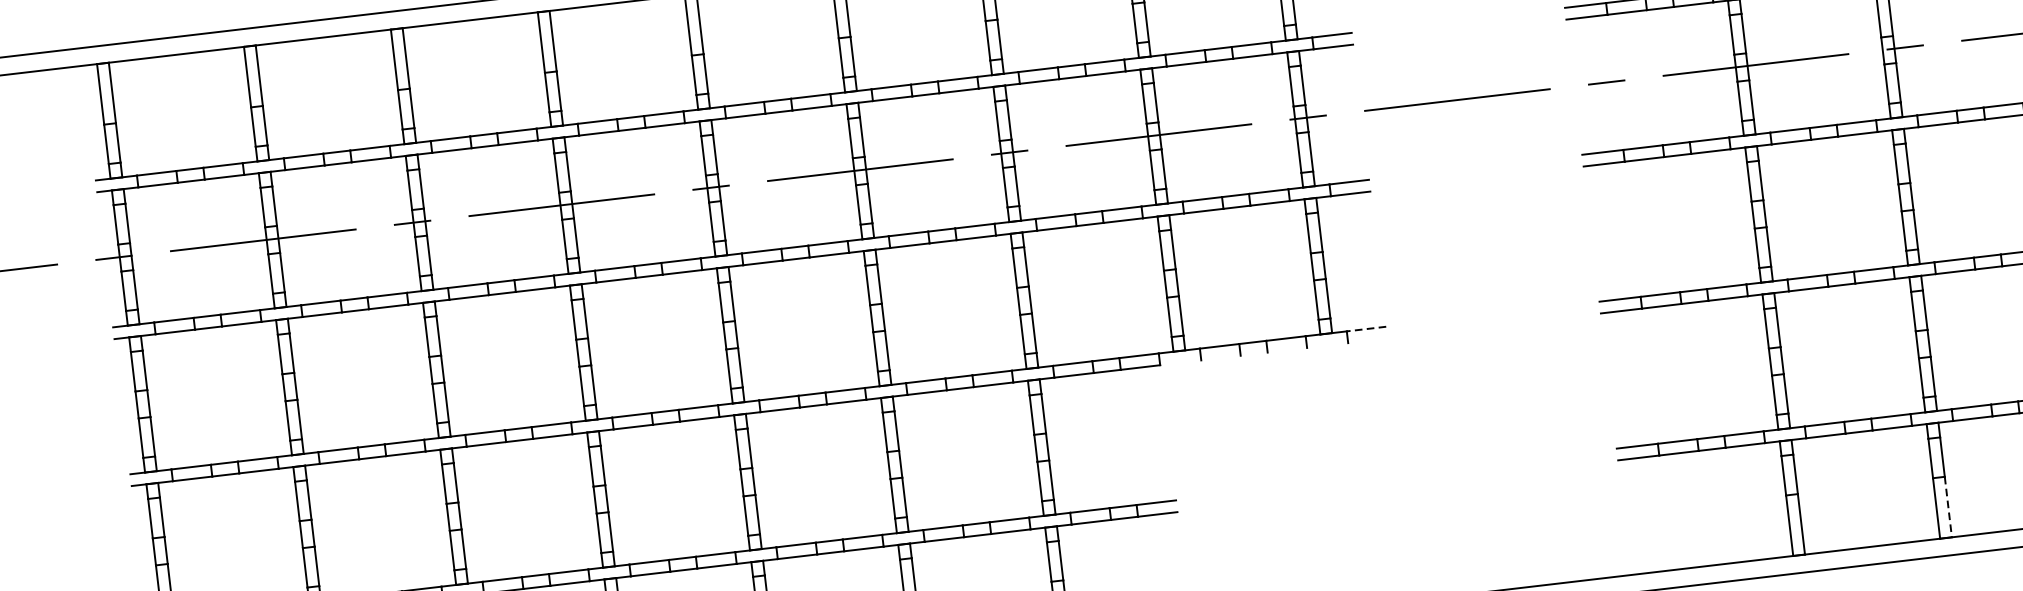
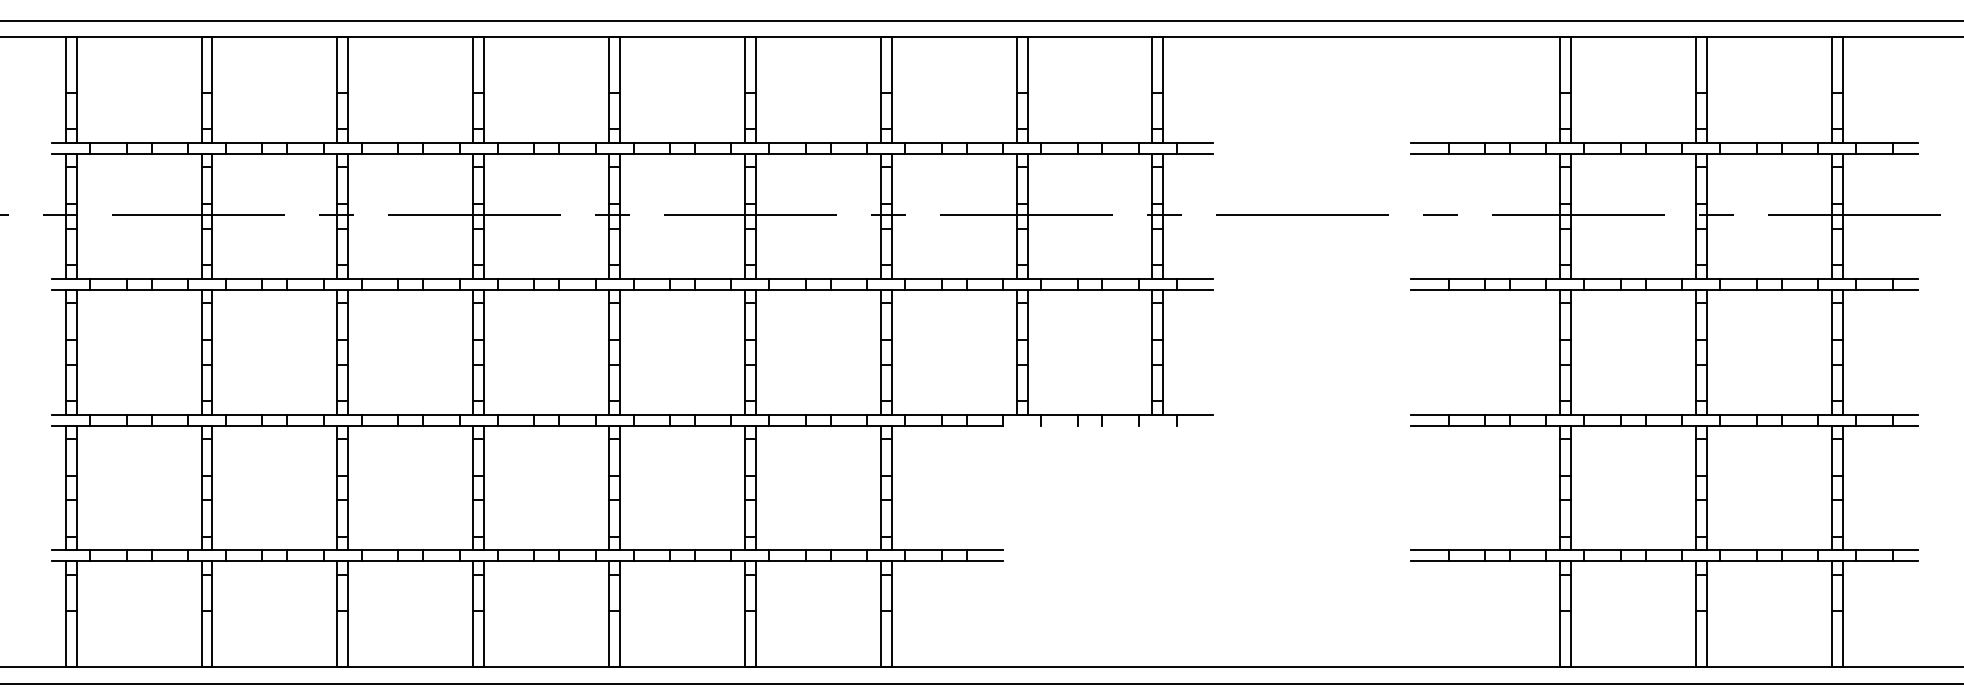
line: (1365, 329) -> (1194, 414), dashed -> solid
line: (1948, 507) -> (1706, 639), dashed -> solid

